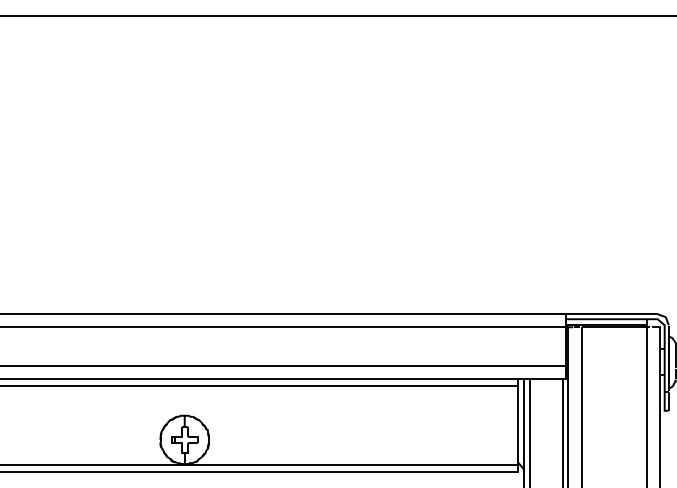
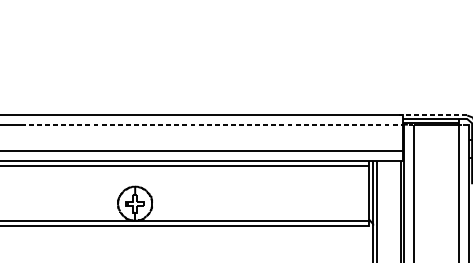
line: (607, 314) -> (431, 115), solid -> dashed
line: (294, 327) -> (212, 124), solid -> dashed

